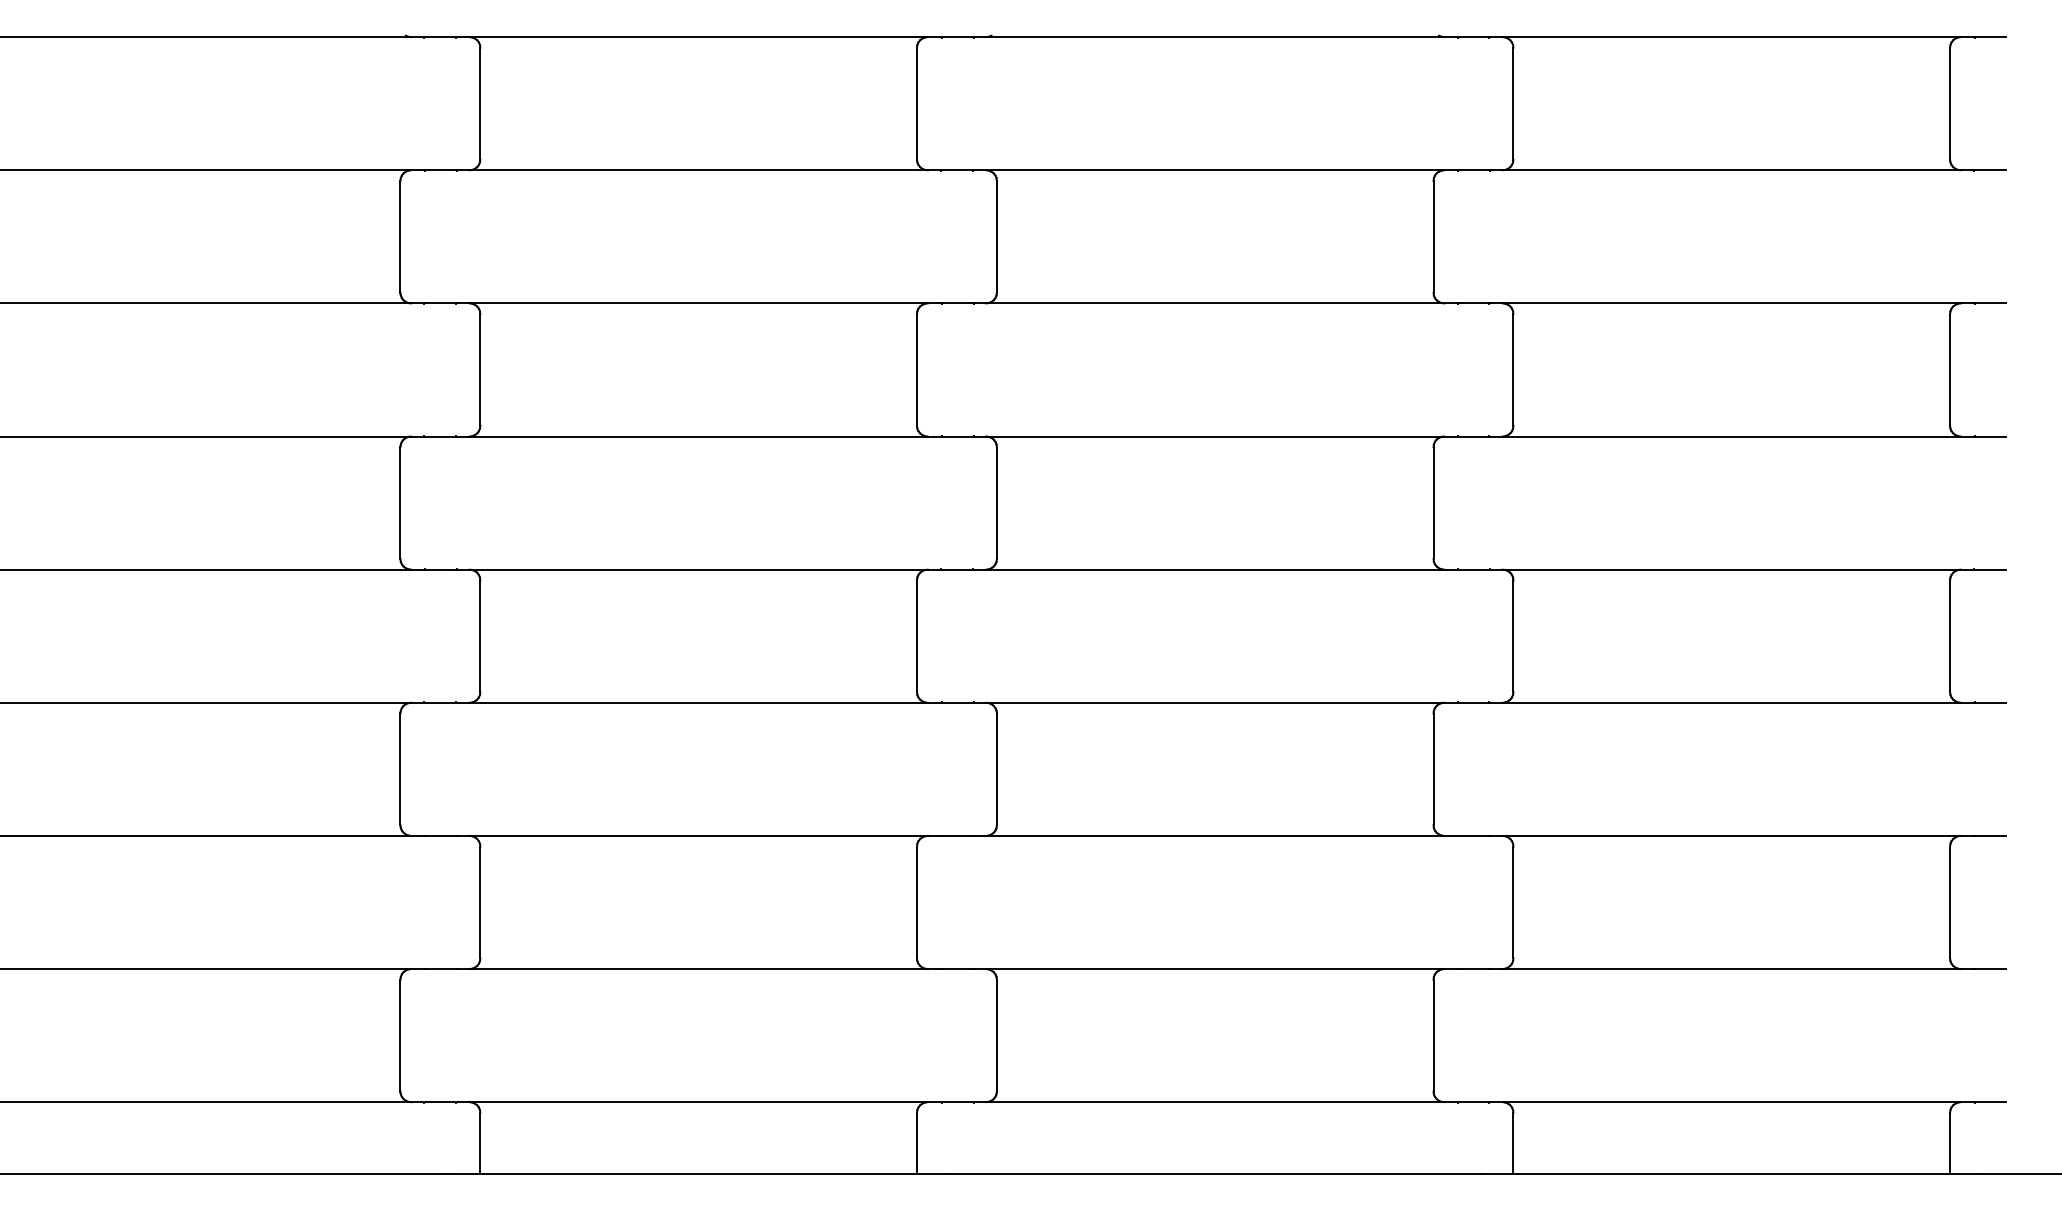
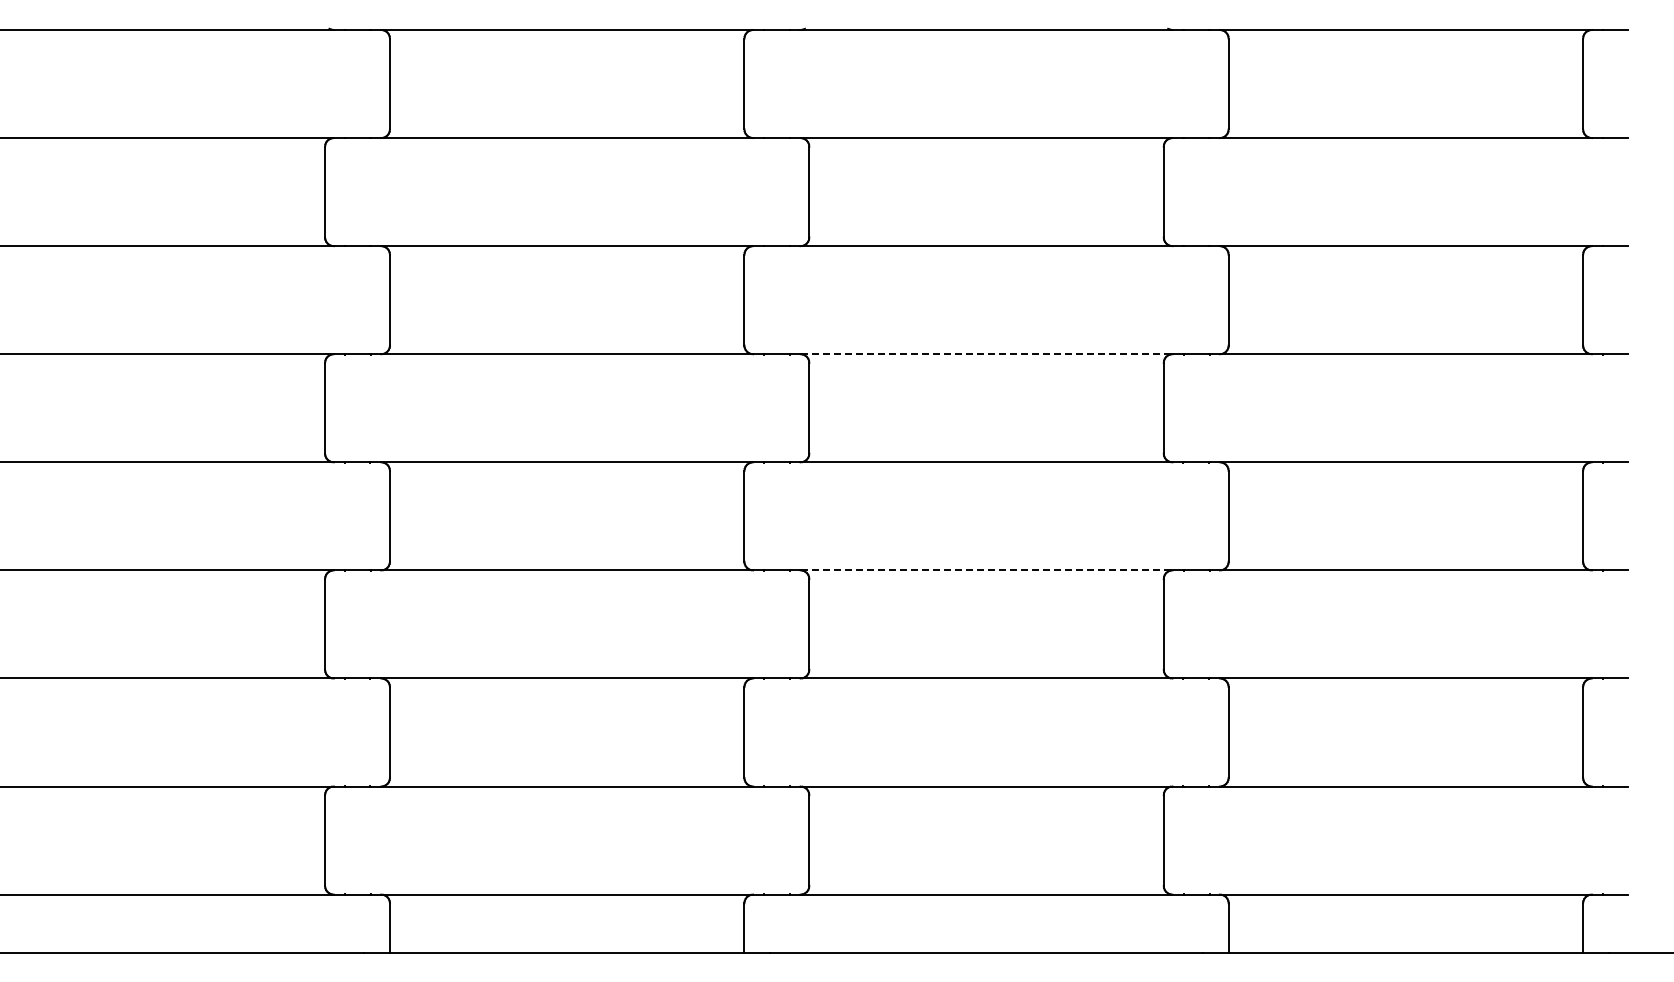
line: (1215, 436) -> (986, 354), solid -> dashed
line: (1215, 702) -> (986, 570), solid -> dashed

